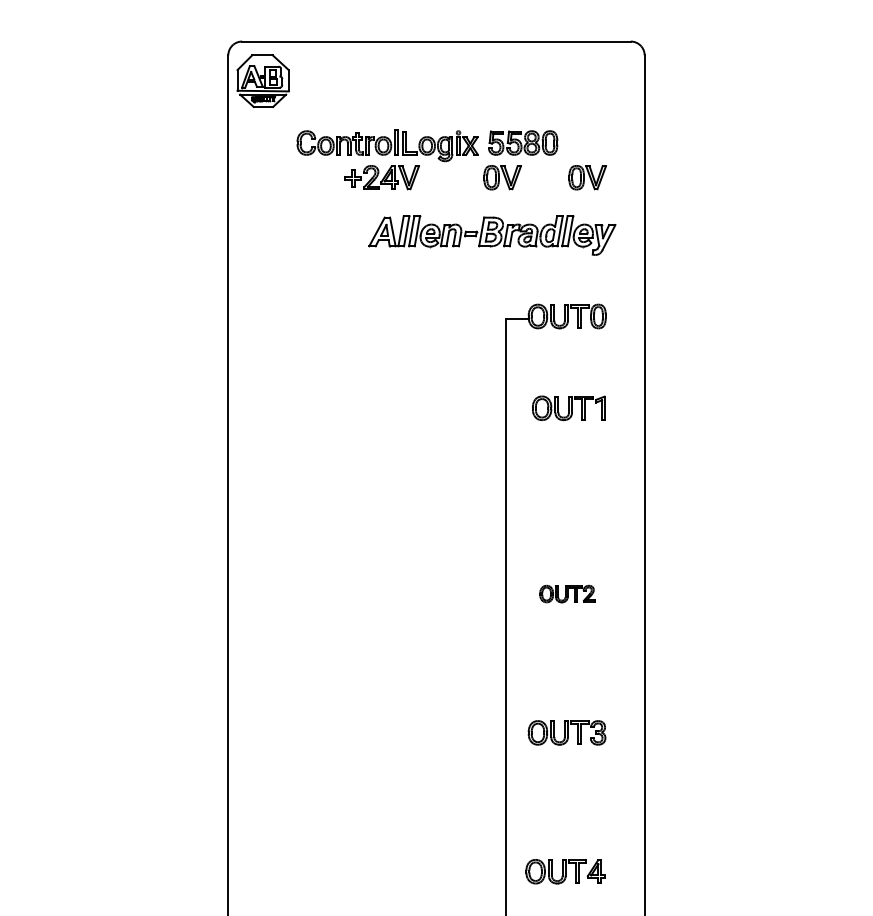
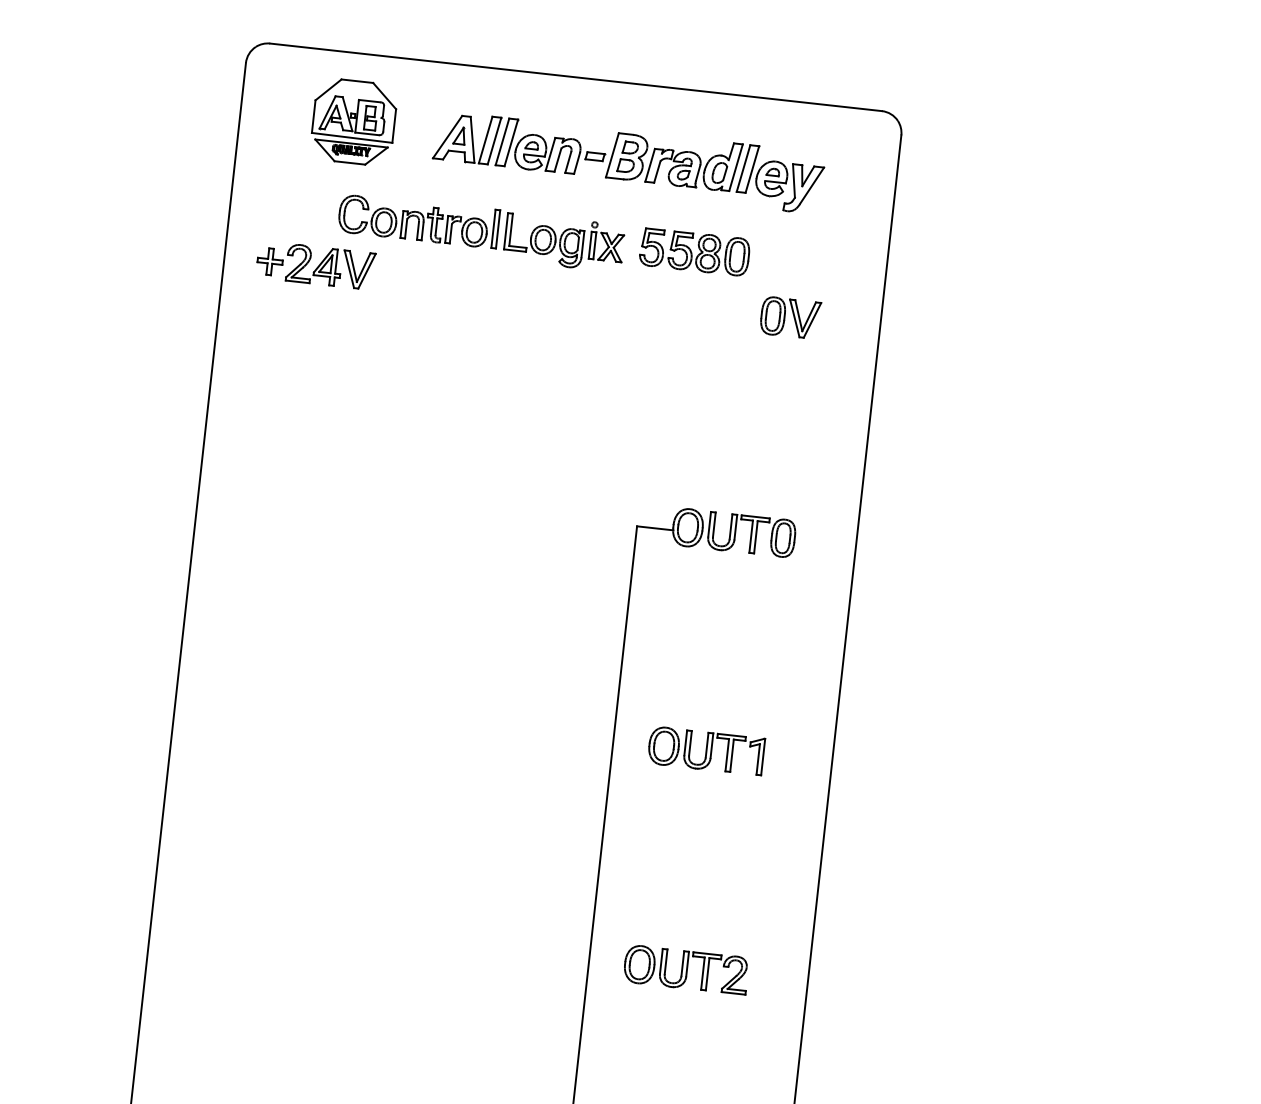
part: (262, 80) -> (352, 121), moved
part: (381, 177) -> (314, 265), moved
part: (502, 177) -> (656, 302), removed
part: (492, 235) -> (628, 162), moved
part: (568, 408) -> (705, 751), moved
part: (566, 593) -> (684, 968), size x1.43

